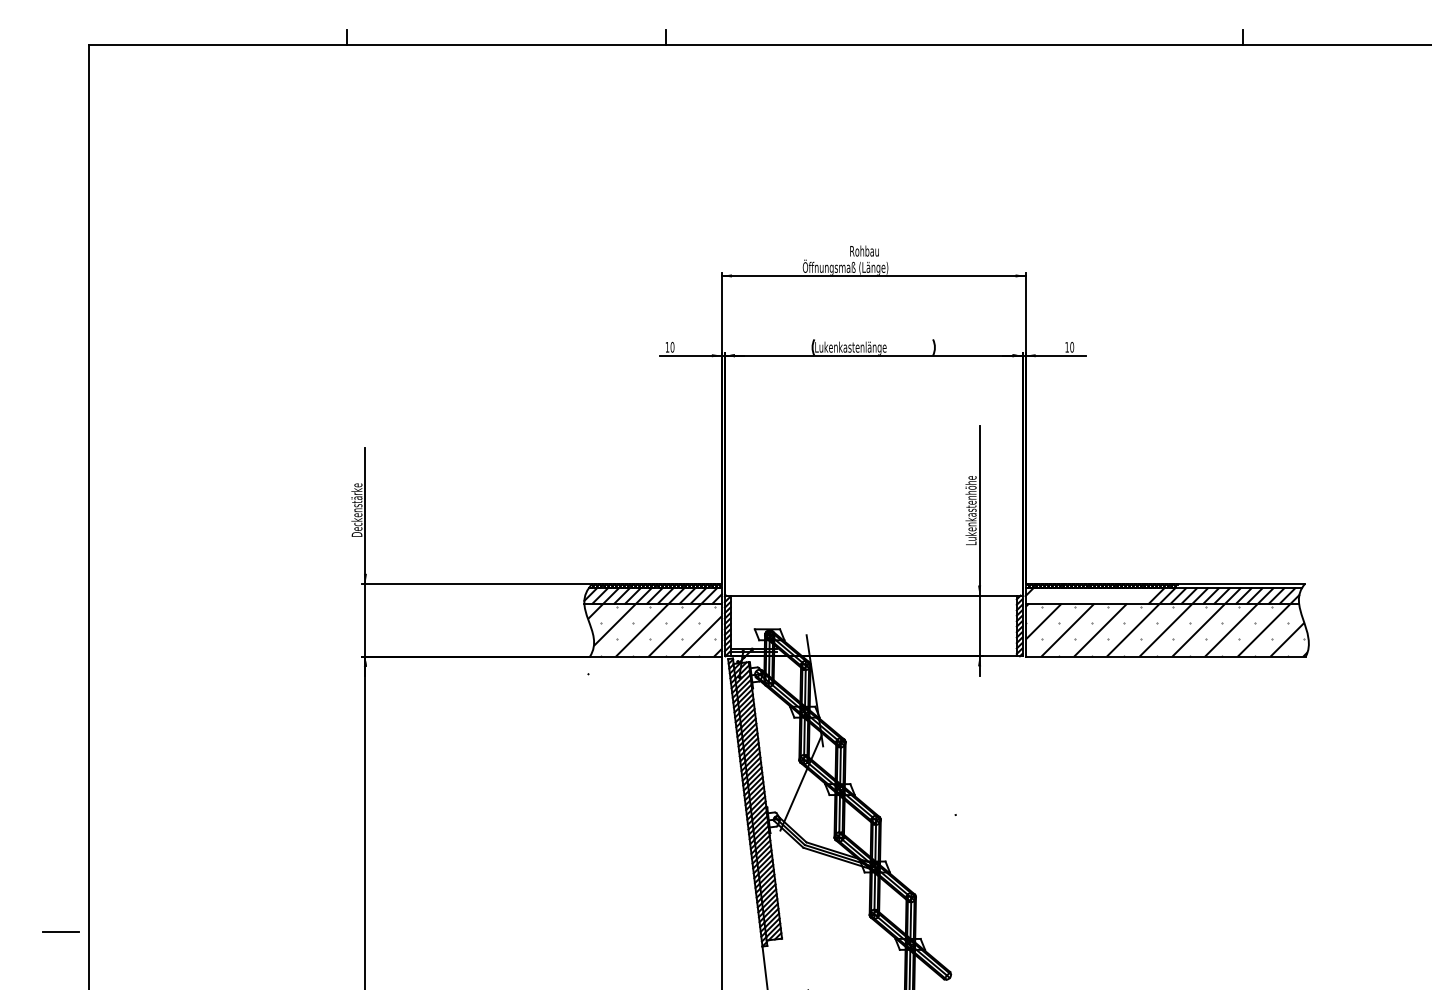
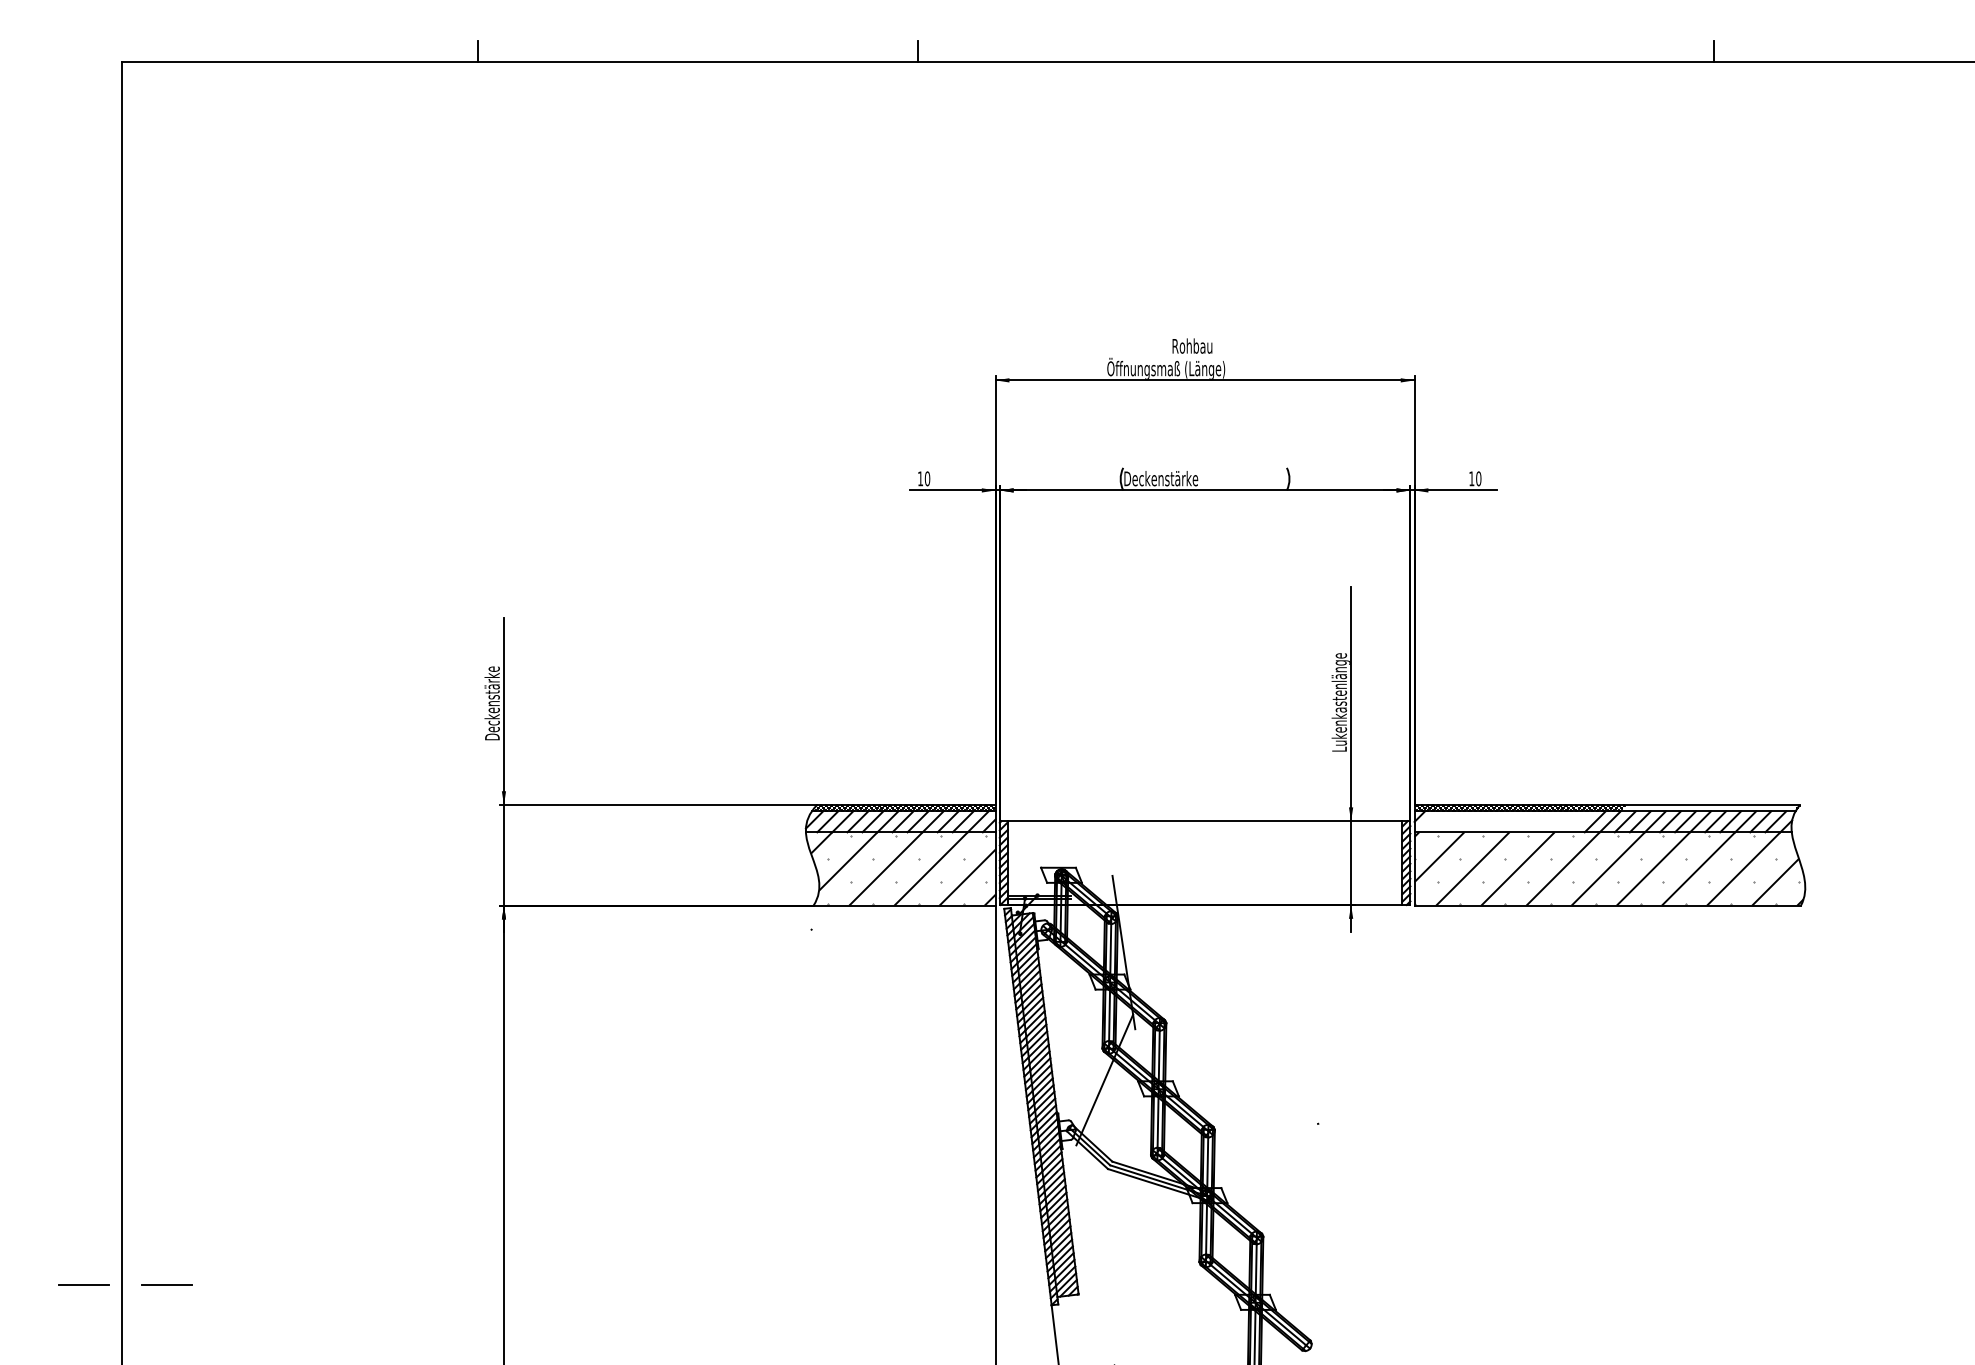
text: (851, 347) -> (1174, 479), Lukenkastenlänge -> Deckenstärke
text: (971, 483) -> (1339, 666), Lukenkastenhöhe -> Lukenkastenlänge
line: (120, 931) -> (166, 1284), added

